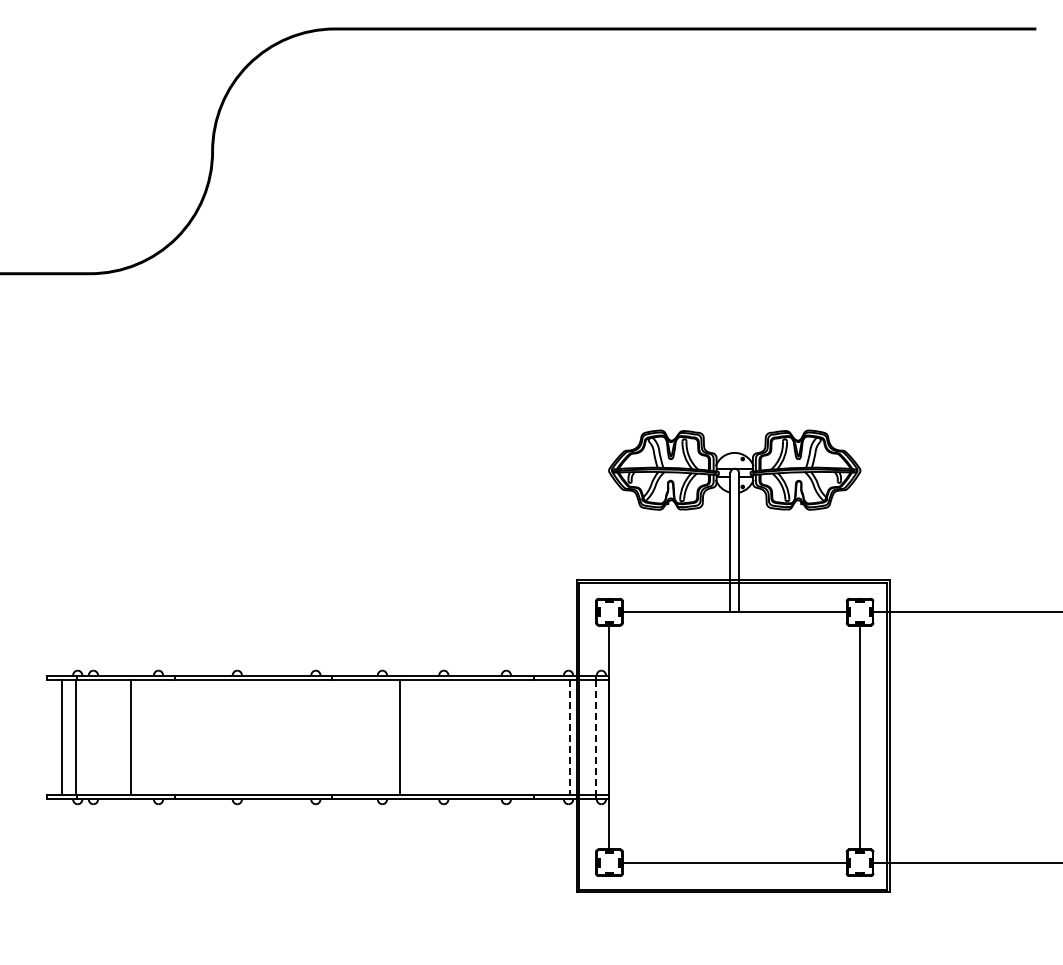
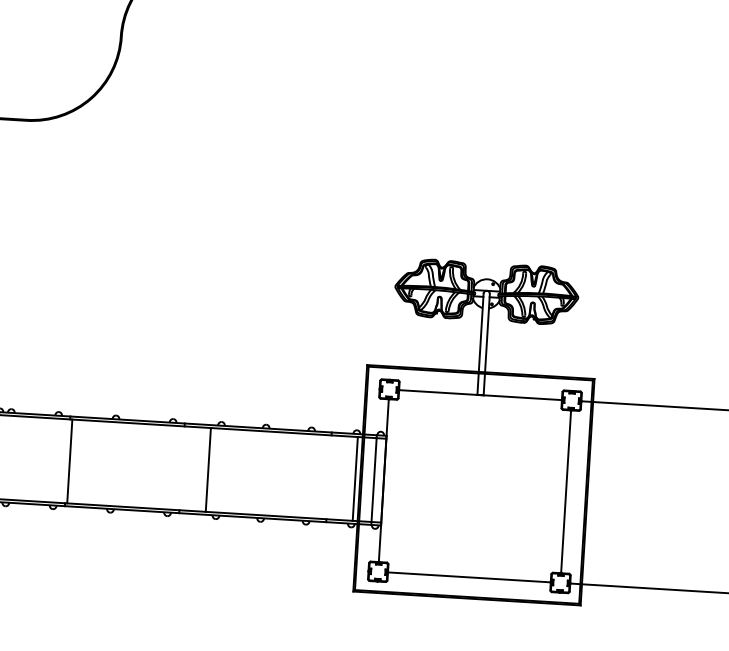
line: (130, 737) -> (69, 461), moved
line: (400, 737) -> (208, 469), moved
line: (570, 737) -> (355, 478), dashed -> solid
line: (596, 737) -> (374, 480), dashed -> solid

